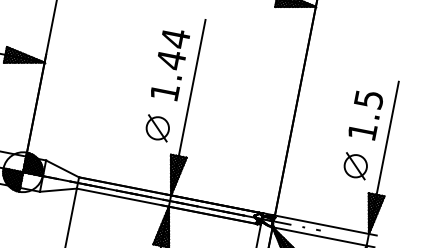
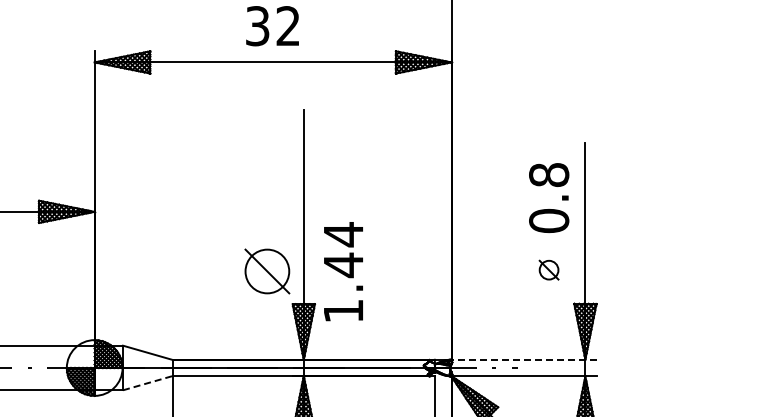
text: (170, 64) -> (343, 271), moved
text: (365, 115) -> (549, 198), 1.5 -> 0.8
part: (157, 128) -> (267, 271), size x1.4
part: (355, 165) -> (548, 269), size x0.6
line: (58, 190) -> (147, 383), solid -> dashed
line: (324, 225) -> (522, 359), solid -> dashed

